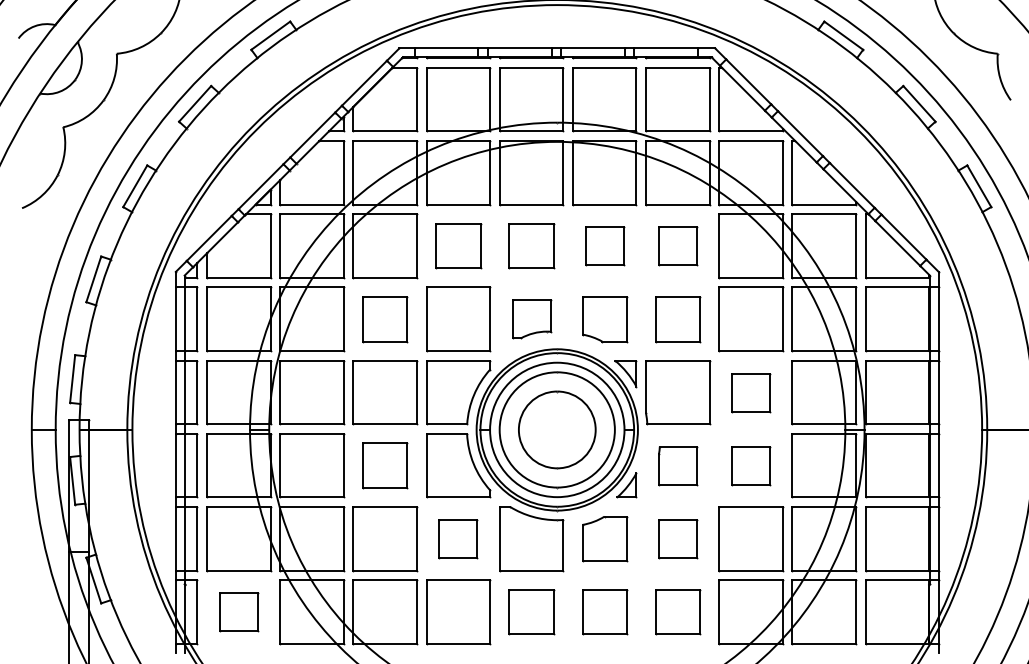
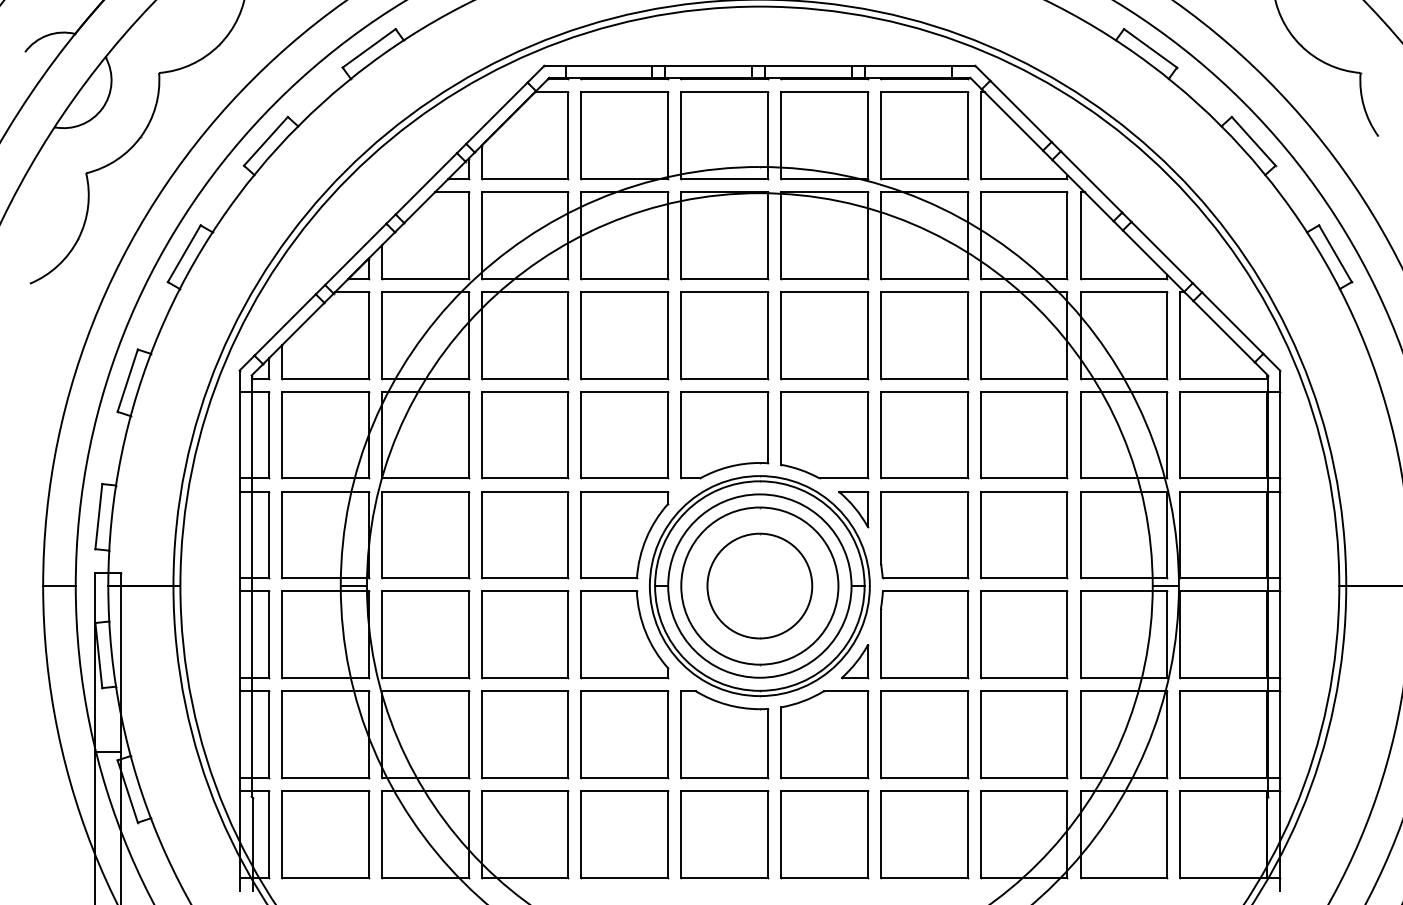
part: (458, 246) -> (624, 335), size x1.43
part: (531, 246) -> (724, 335), size x1.43
part: (604, 246) -> (824, 335), size x1.67
part: (678, 246) -> (924, 335), size x1.67
part: (385, 319) -> (525, 435), size x1.43
part: (531, 319) -> (724, 435), size x1.67
part: (604, 319) -> (824, 435), size x1.43
part: (678, 319) -> (924, 435), size x1.43
part: (751, 392) -> (1024, 535), size x1.67
part: (385, 465) -> (525, 634), size x1.43
part: (678, 465) -> (924, 634), size x1.67
part: (751, 465) -> (1024, 634), size x1.67
part: (458, 538) -> (624, 734), size x1.67
part: (604, 538) -> (824, 734), size x1.43
part: (678, 538) -> (924, 734), size x1.67
part: (238, 612) -> (325, 834), size x1.67
part: (531, 612) -> (724, 834), size x1.43
part: (604, 612) -> (824, 834), size x1.43
part: (678, 612) -> (924, 834), size x1.43

